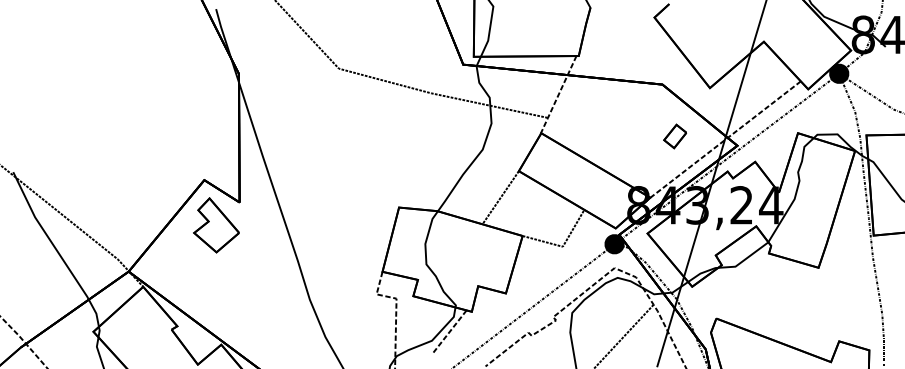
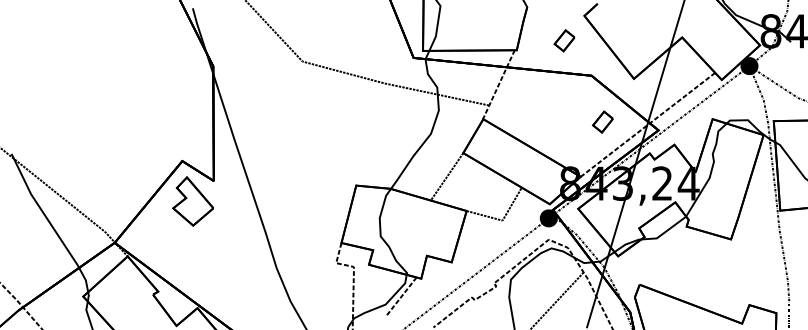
part: (631, 45) -> (563, 40), added

